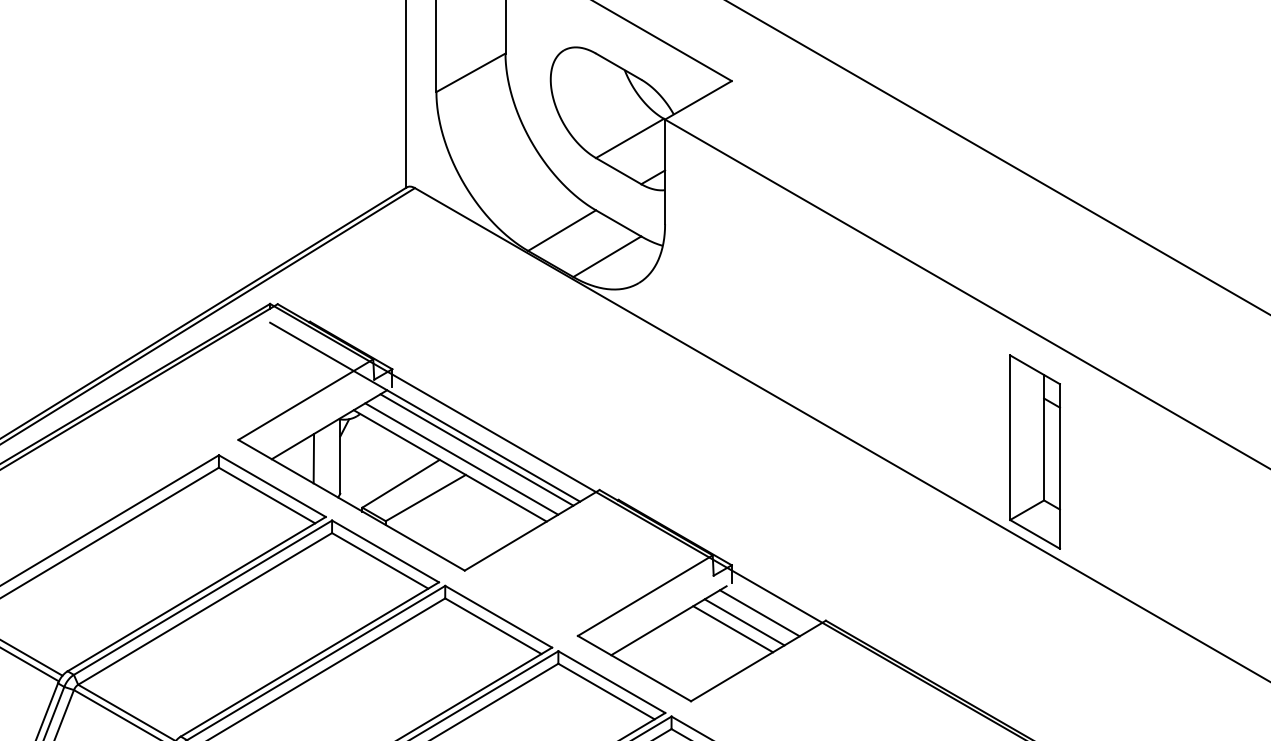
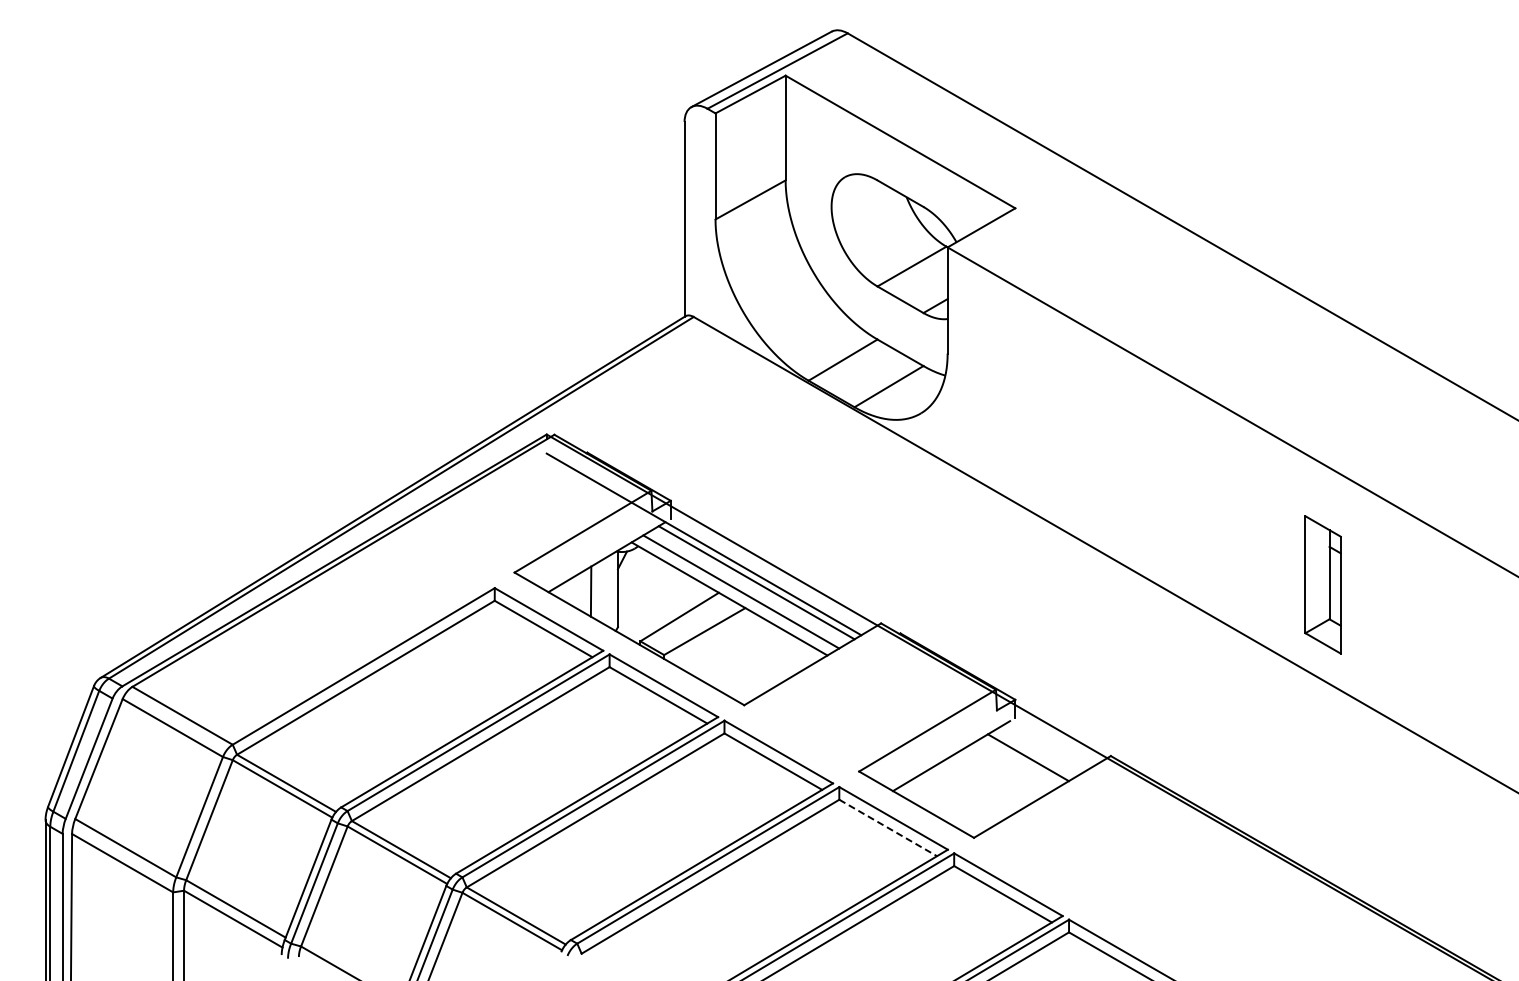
part: (1034, 451) -> (1322, 584), size x0.7
line: (759, 613) -> (1043, 748), removed
line: (732, 629) -> (1016, 764), removed
line: (606, 692) -> (888, 828), solid -> dashed

